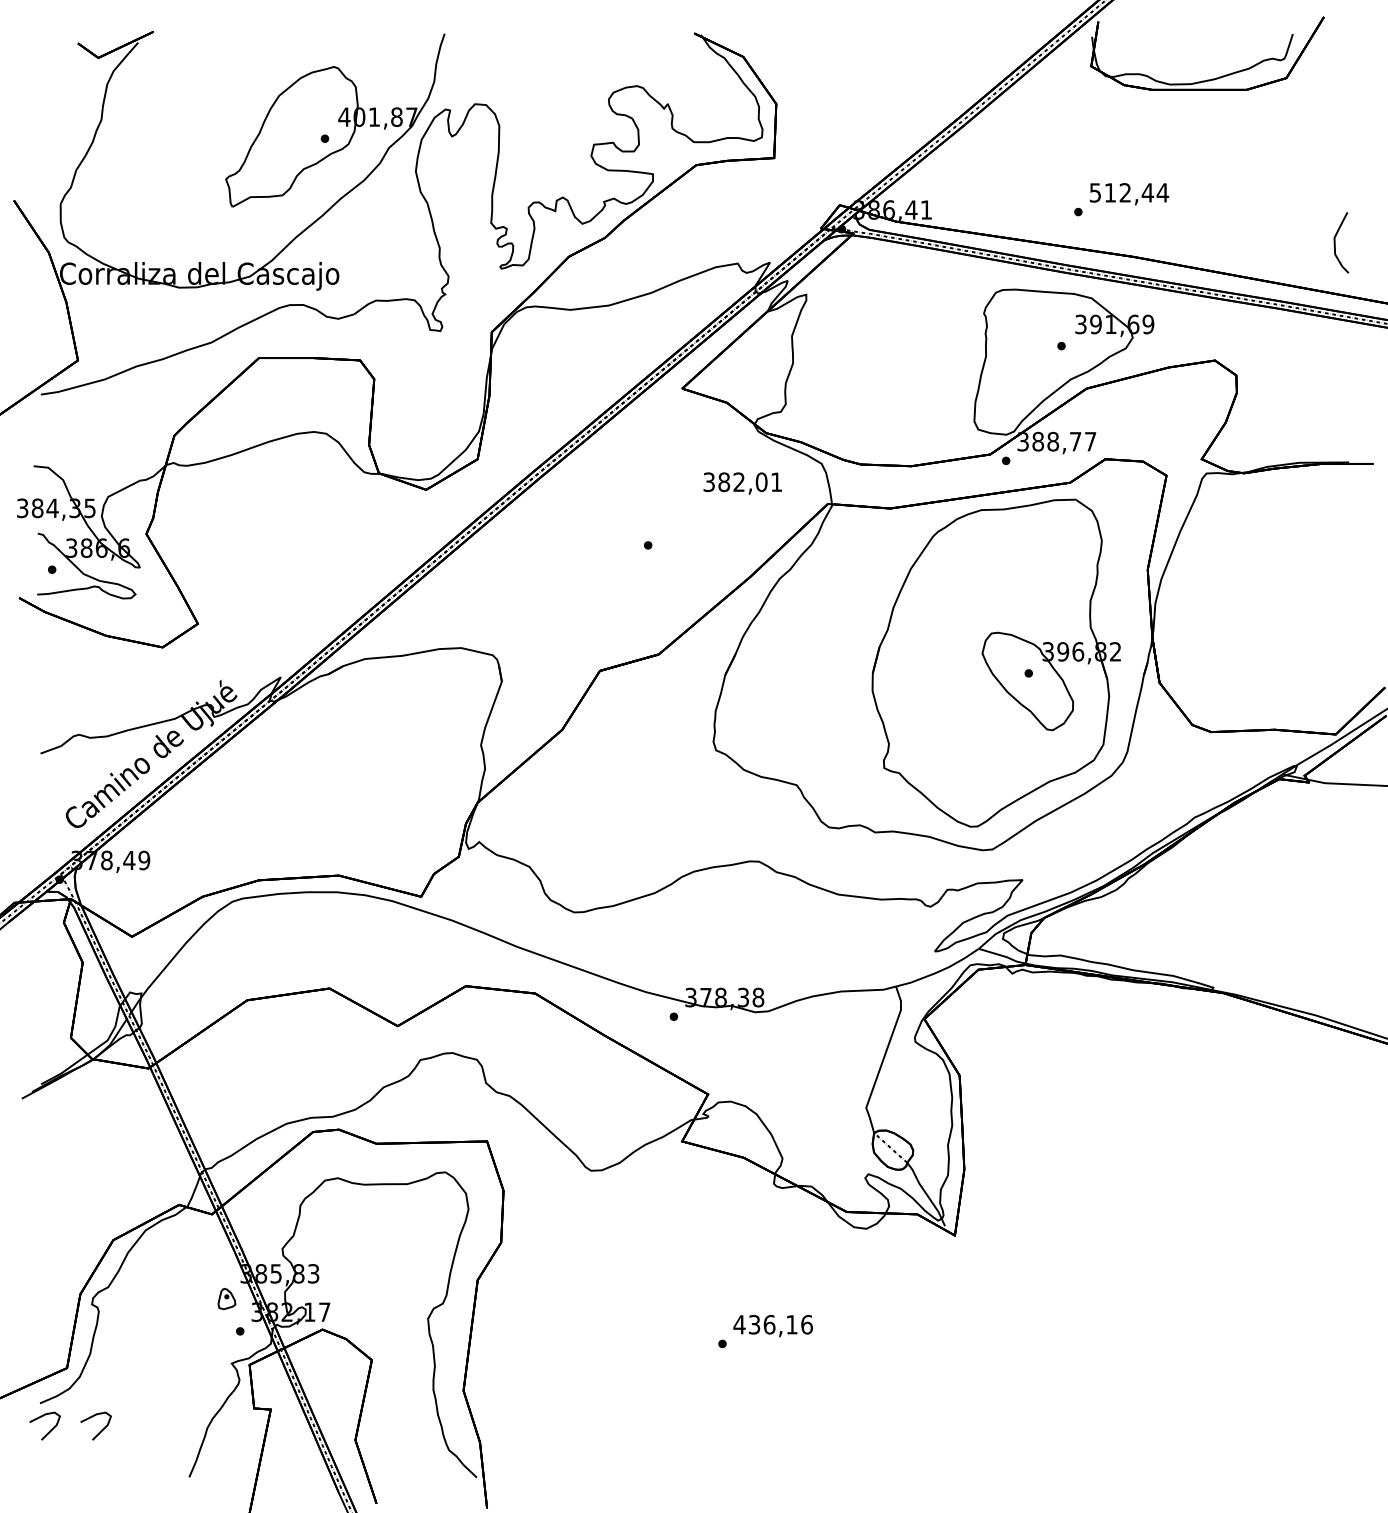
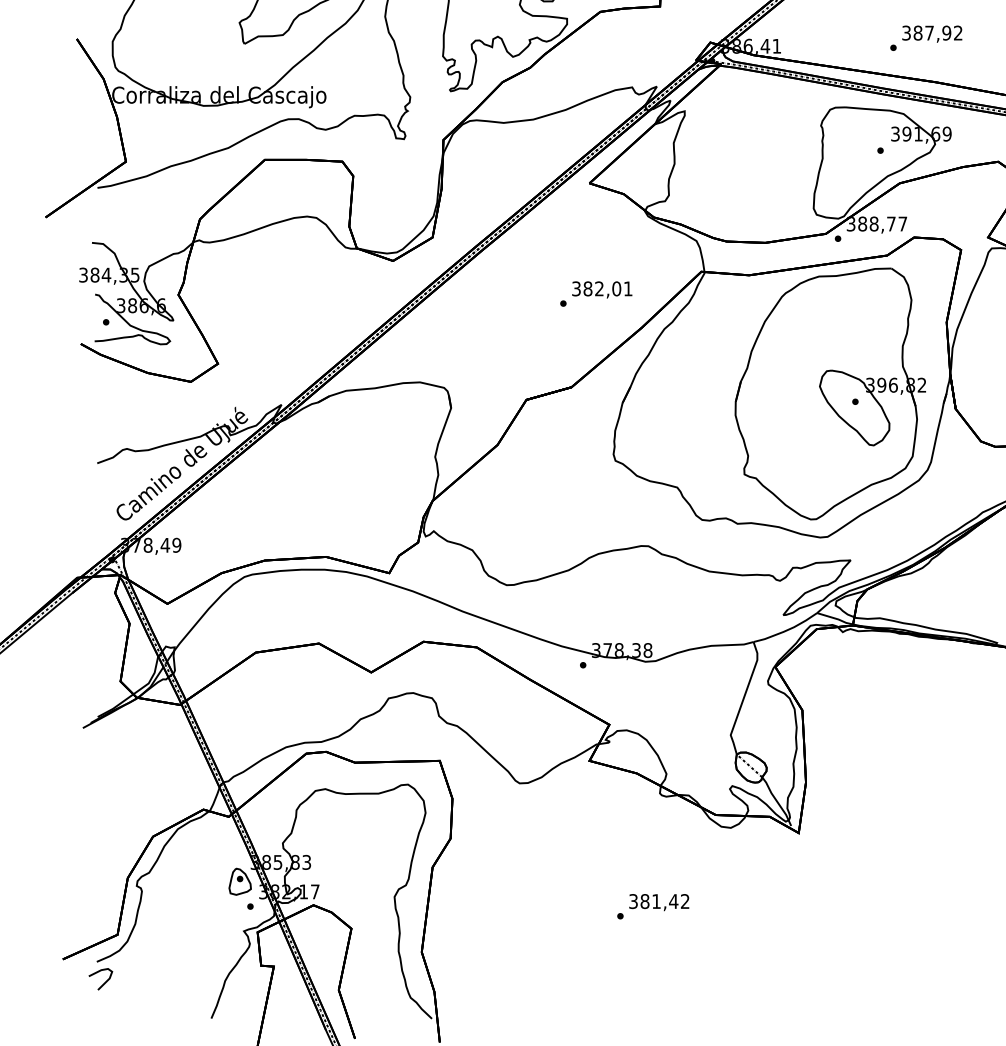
text: (1129, 192) -> (932, 32), 512,44 -> 387,92
text: (742, 483) -> (602, 289), moved
part: (226, 1298) -> (239, 881), size x1.67
text: (772, 1324) -> (658, 901), 436,16 -> 381,42
curve: (100, 1430) -> (143, 982), removed

